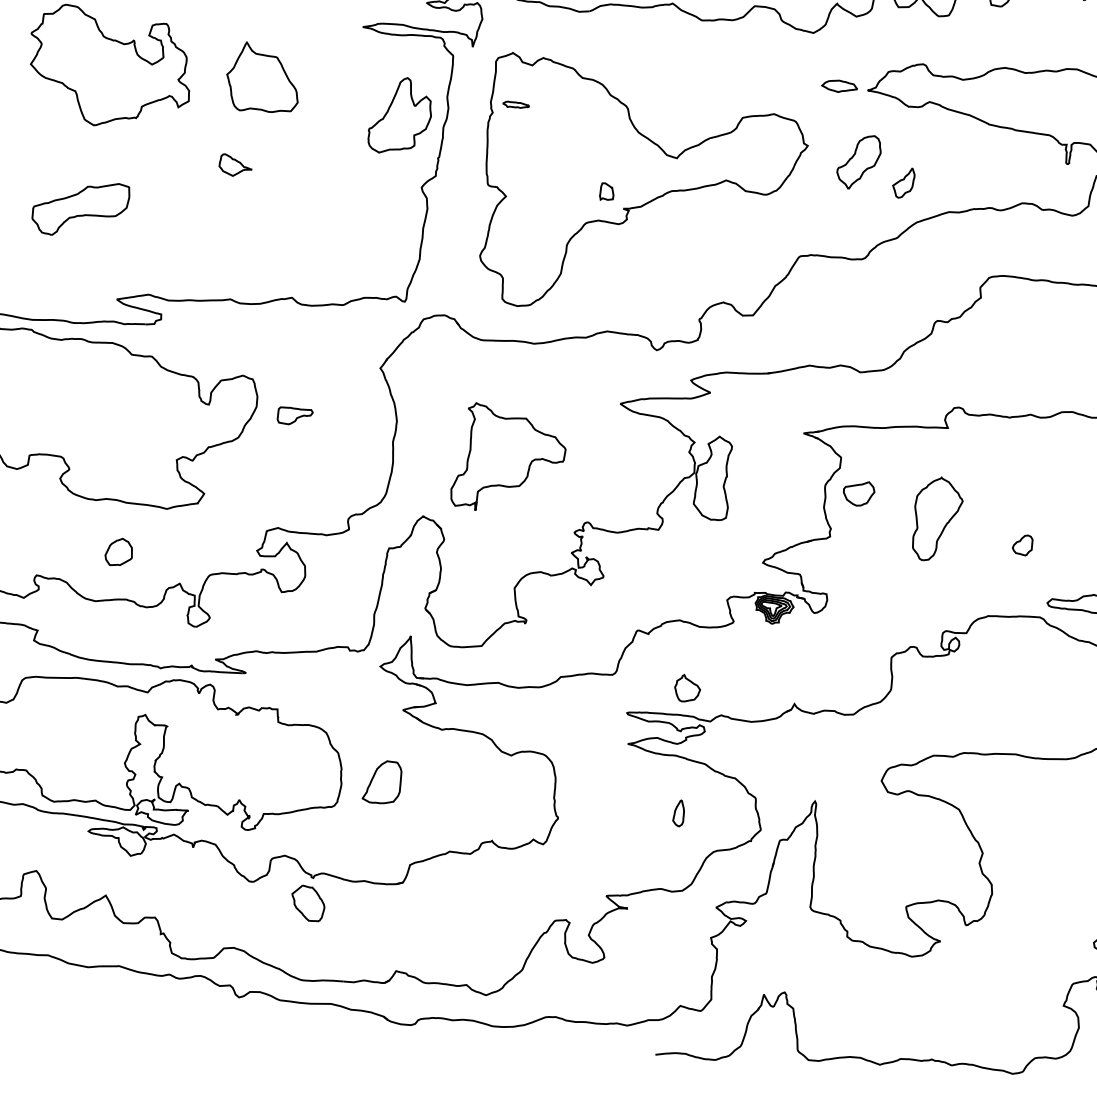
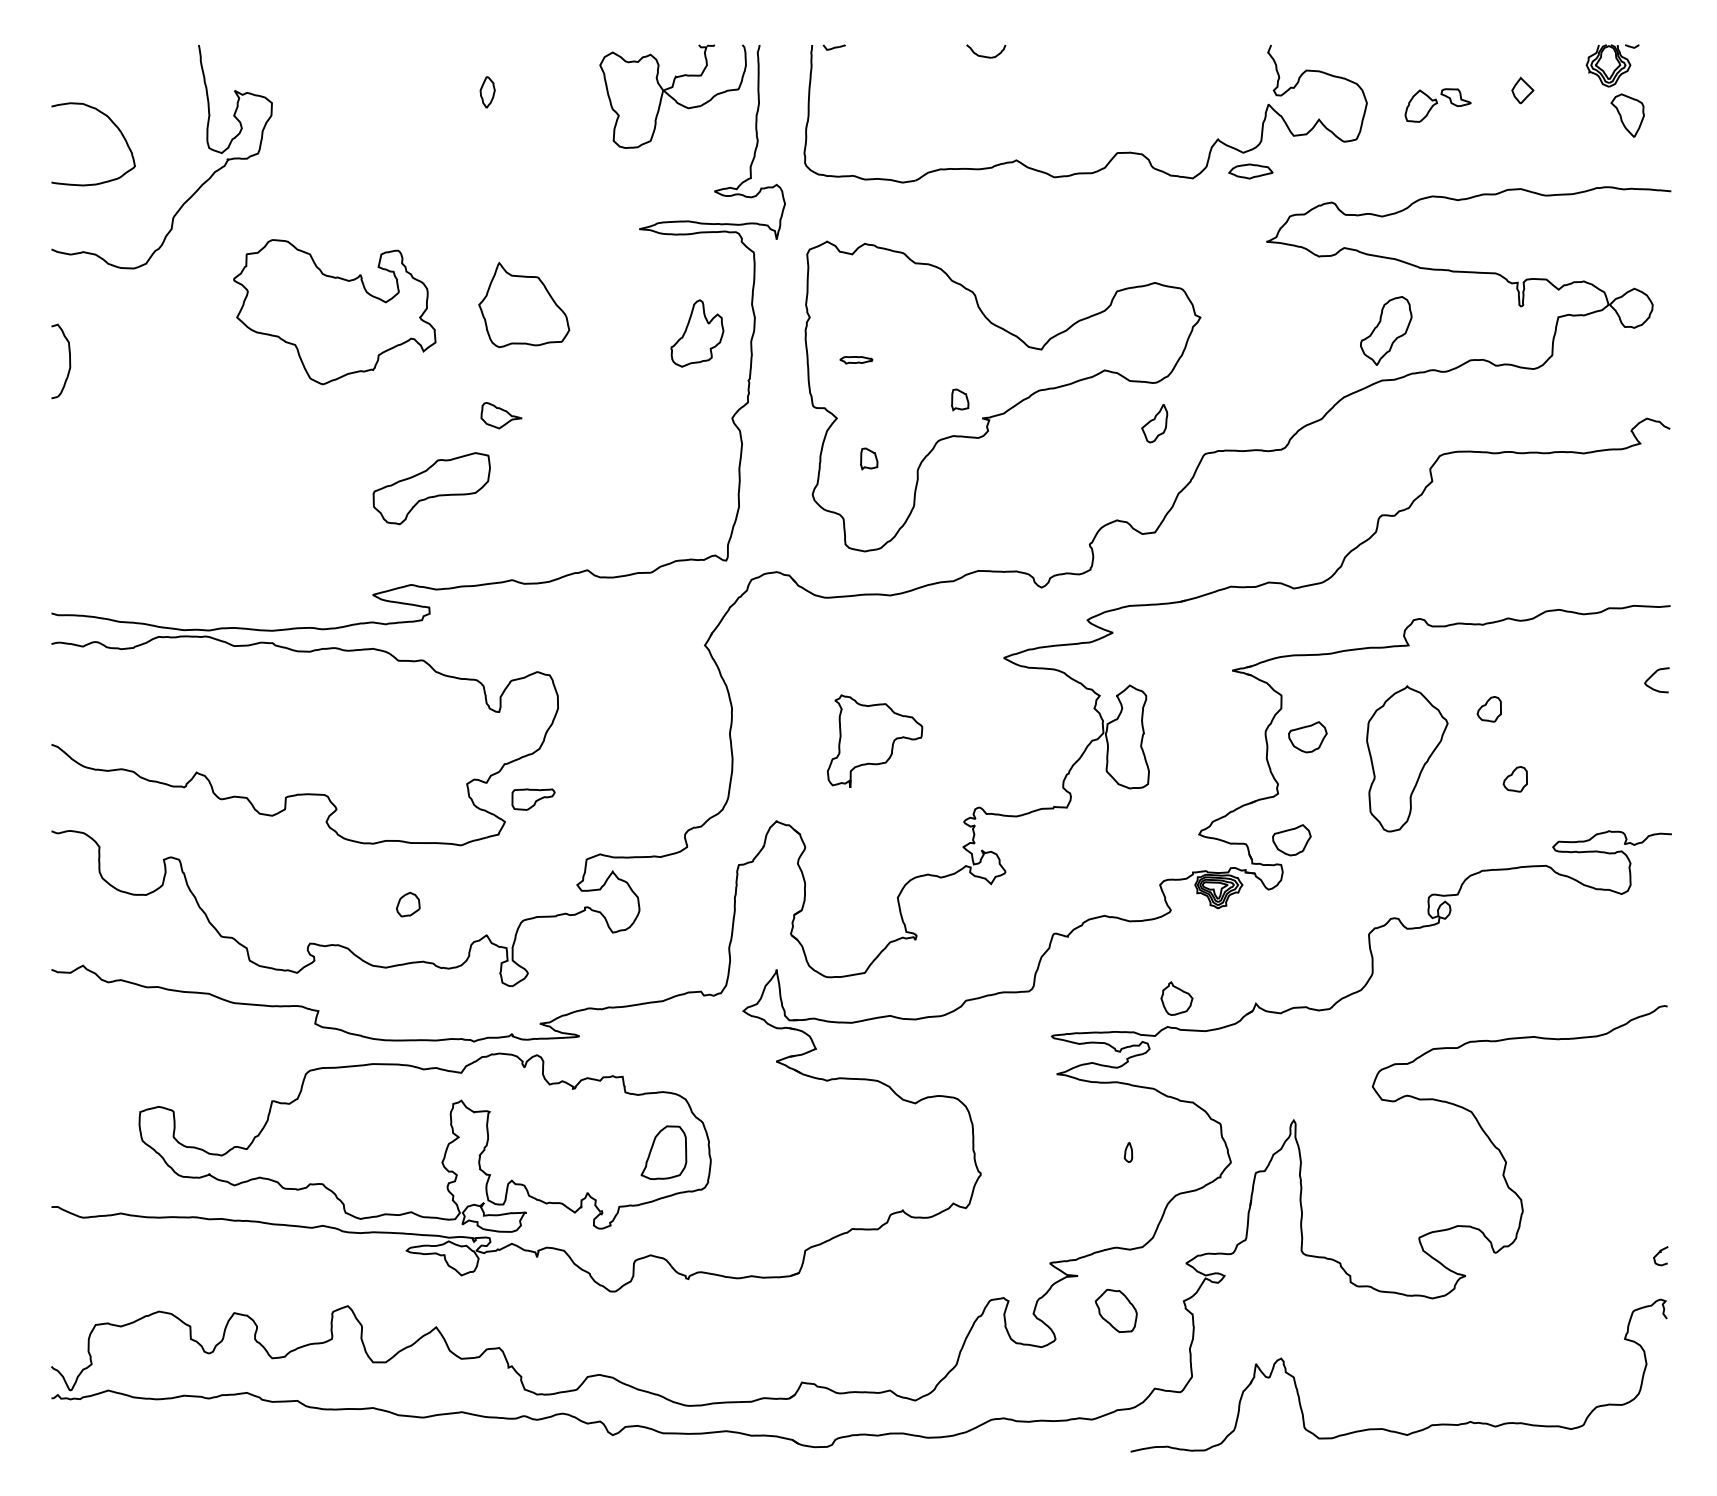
part: (839, 86) -> (1250, 171), moved
part: (516, 105) -> (856, 360), moved
part: (400, 116) -> (697, 333), size x0.7
part: (859, 161) -> (1386, 330), moved
part: (903, 182) -> (1154, 423), moved
part: (80, 208) -> (431, 488), moved
part: (528, 231) -> (869, 458), added
part: (295, 416) -> (533, 799), moved
part: (509, 459) -> (874, 740), size x0.7
part: (1006, 486) -> (1488, 709), added
part: (937, 519) -> (1407, 758), size x1.4
part: (119, 552) -> (408, 904), size x0.7
part: (836, 575) -> (1291, 840), added
part: (687, 688) -> (1176, 998), moved
part: (382, 782) -> (663, 1152), moved
part: (679, 813) -> (1128, 1152), size x0.6
part: (307, 903) -> (1115, 1310), moved

